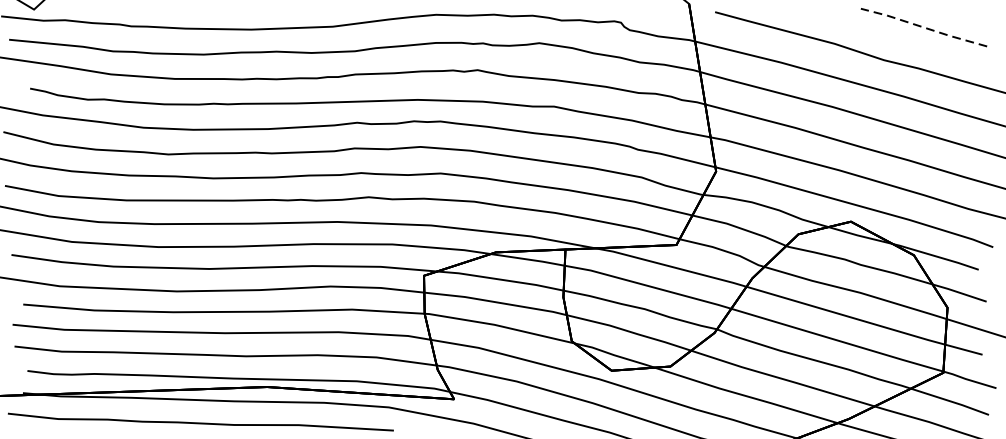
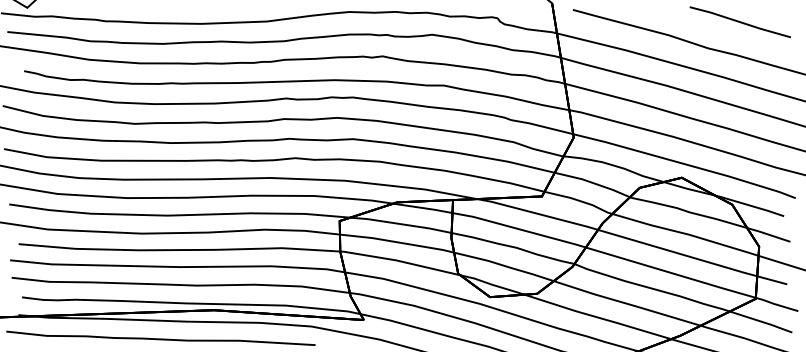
line: (923, 27) -> (739, 22), dashed -> solid

